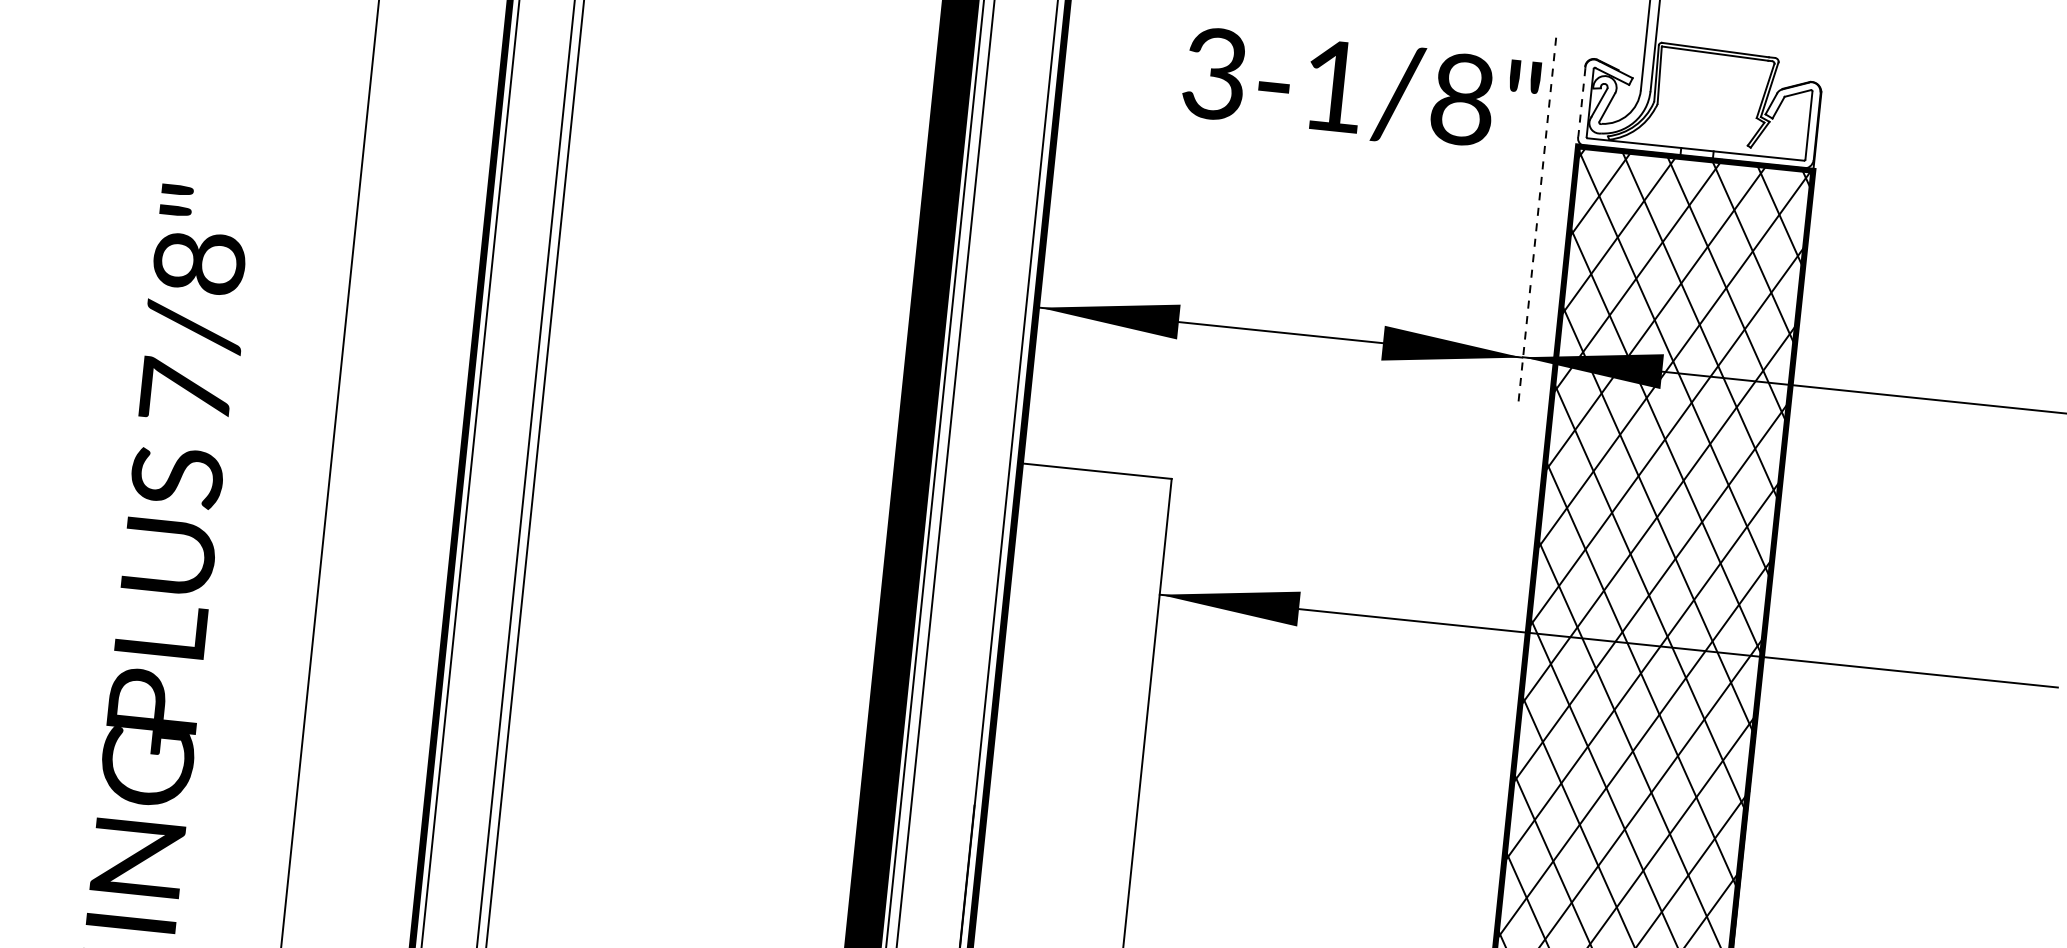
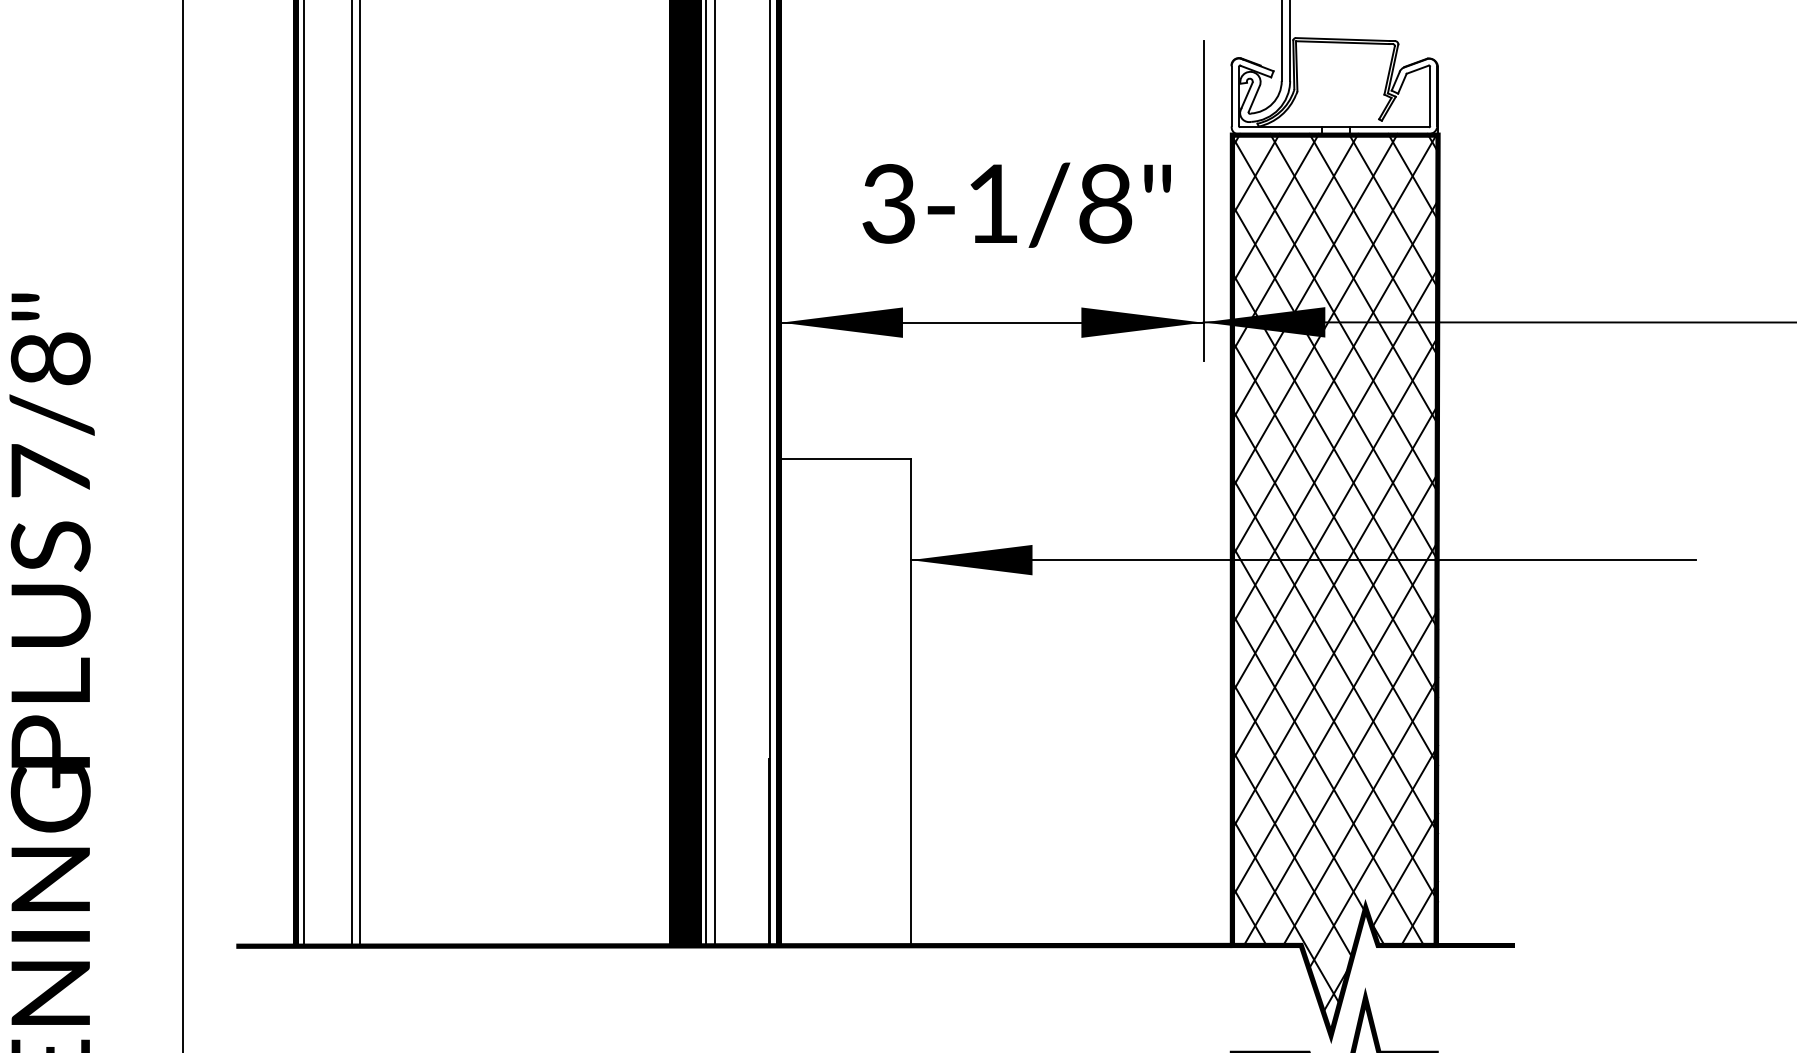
text: (1360, 89) -> (1016, 204), moved
line: (1581, 102) -> (1231, 96), dashed -> solid
line: (1537, 218) -> (1203, 201), dashed -> solid

